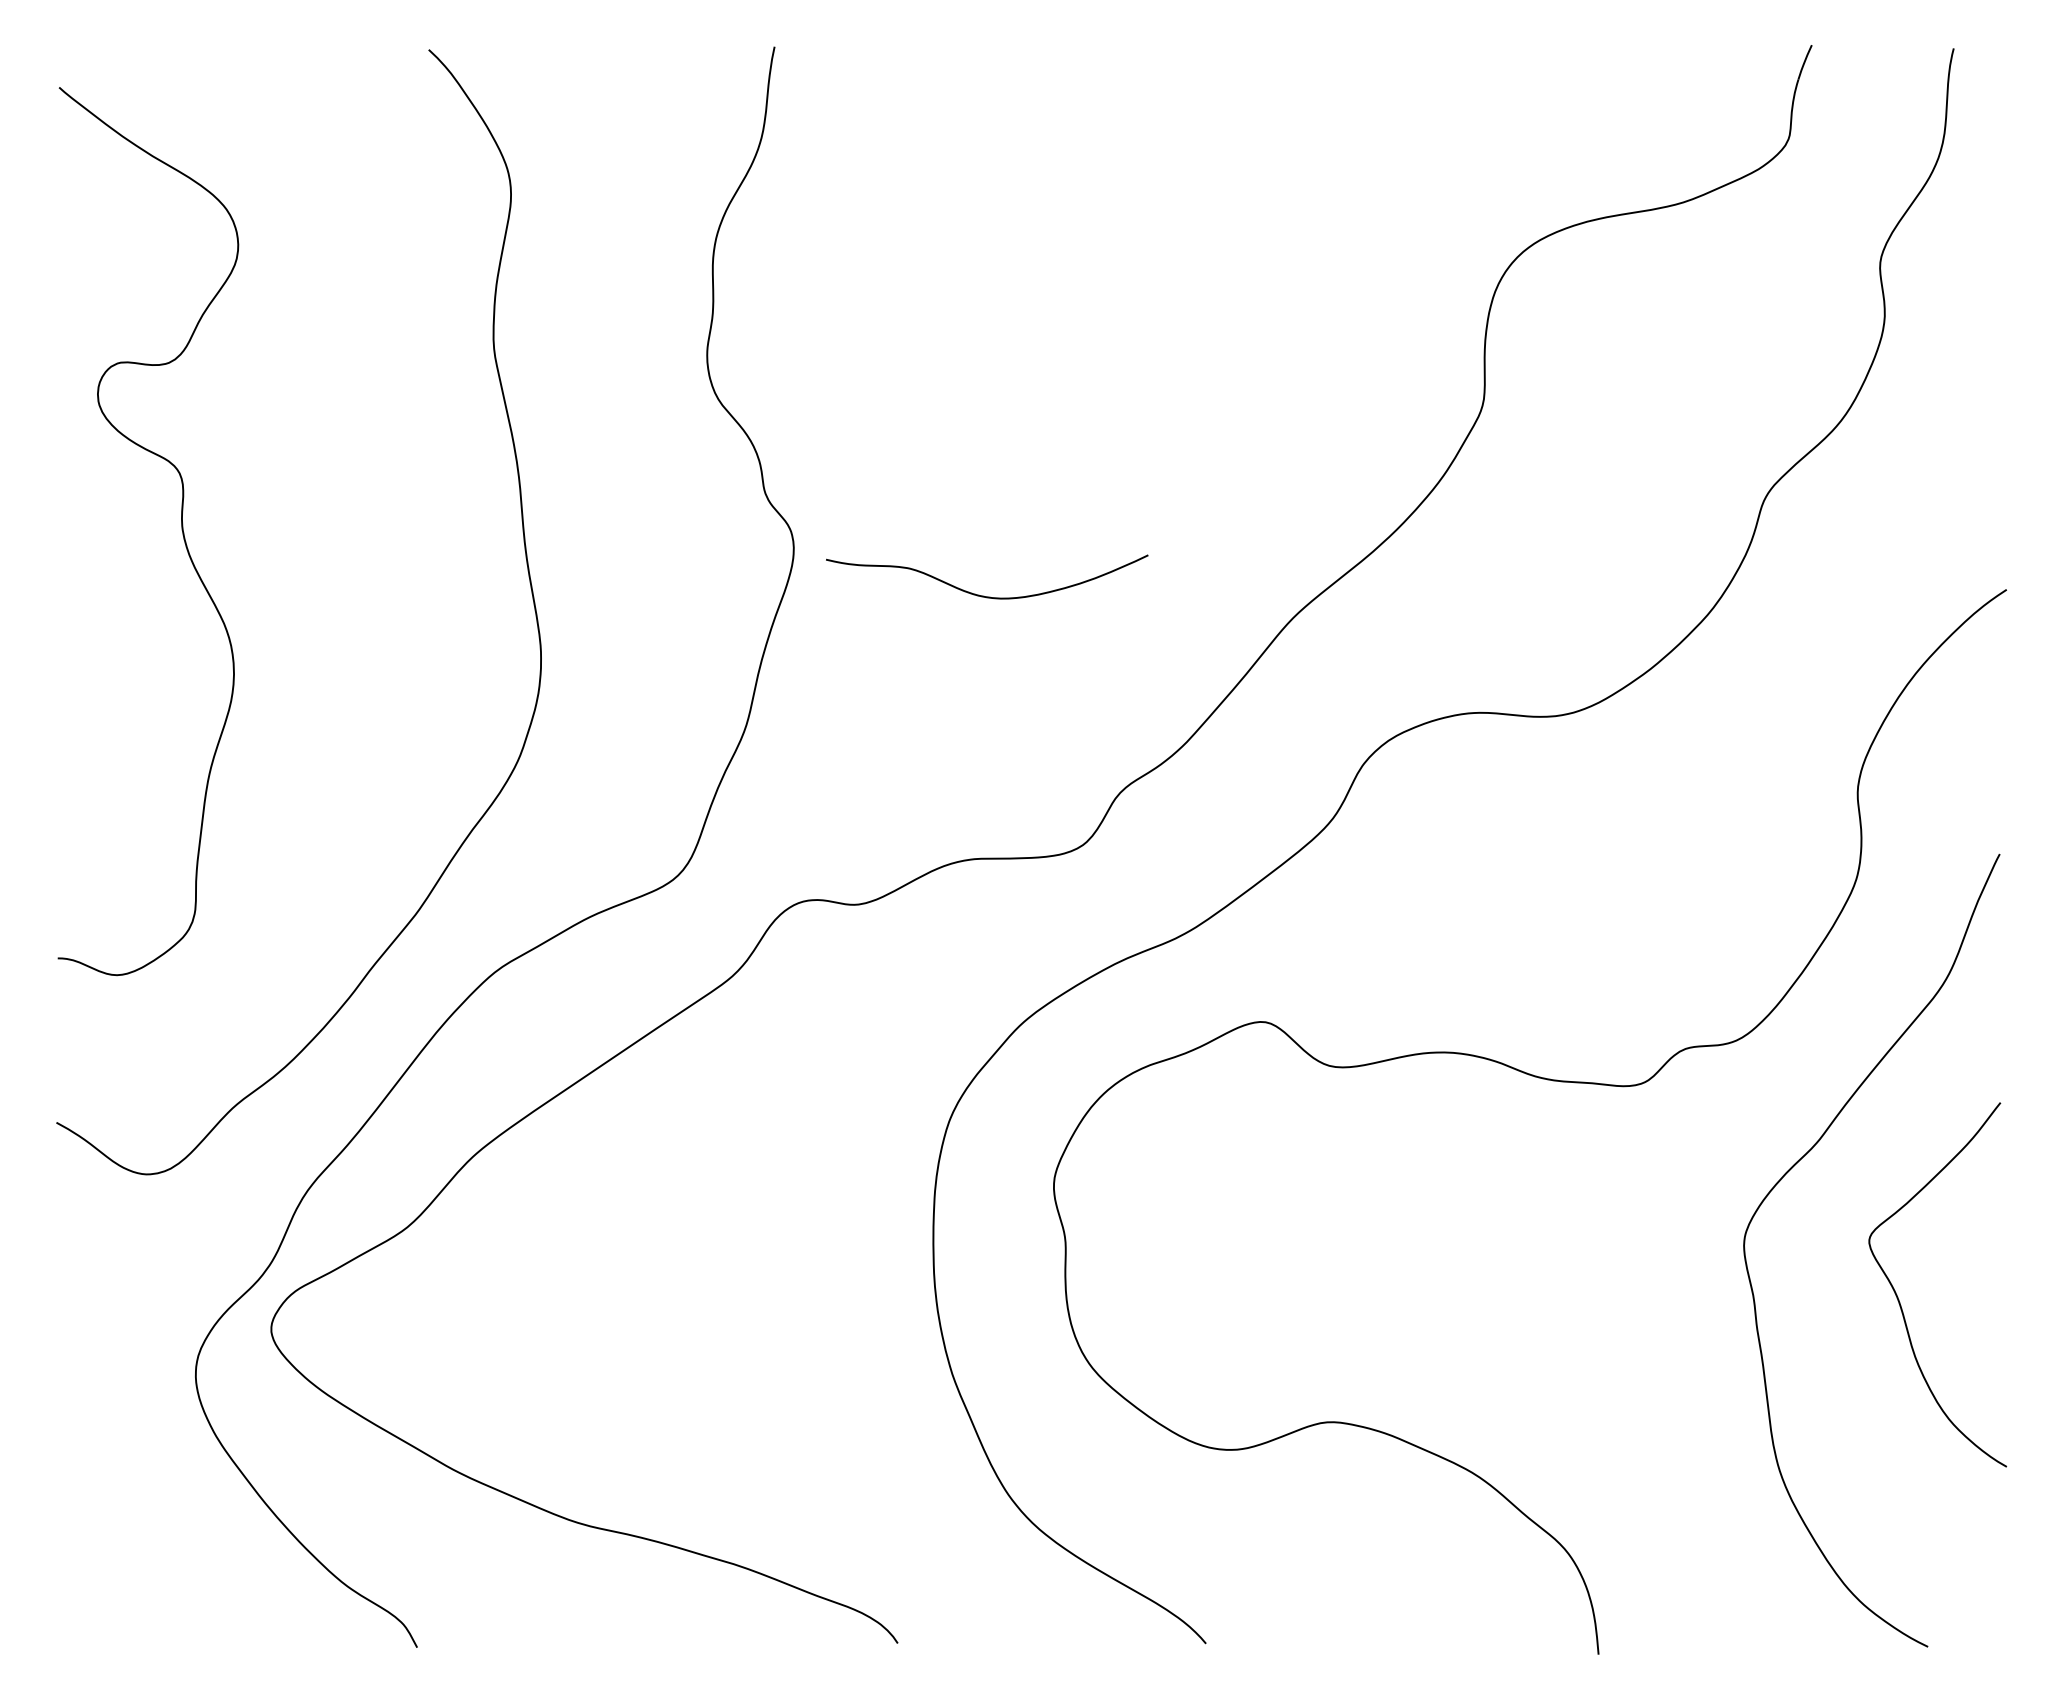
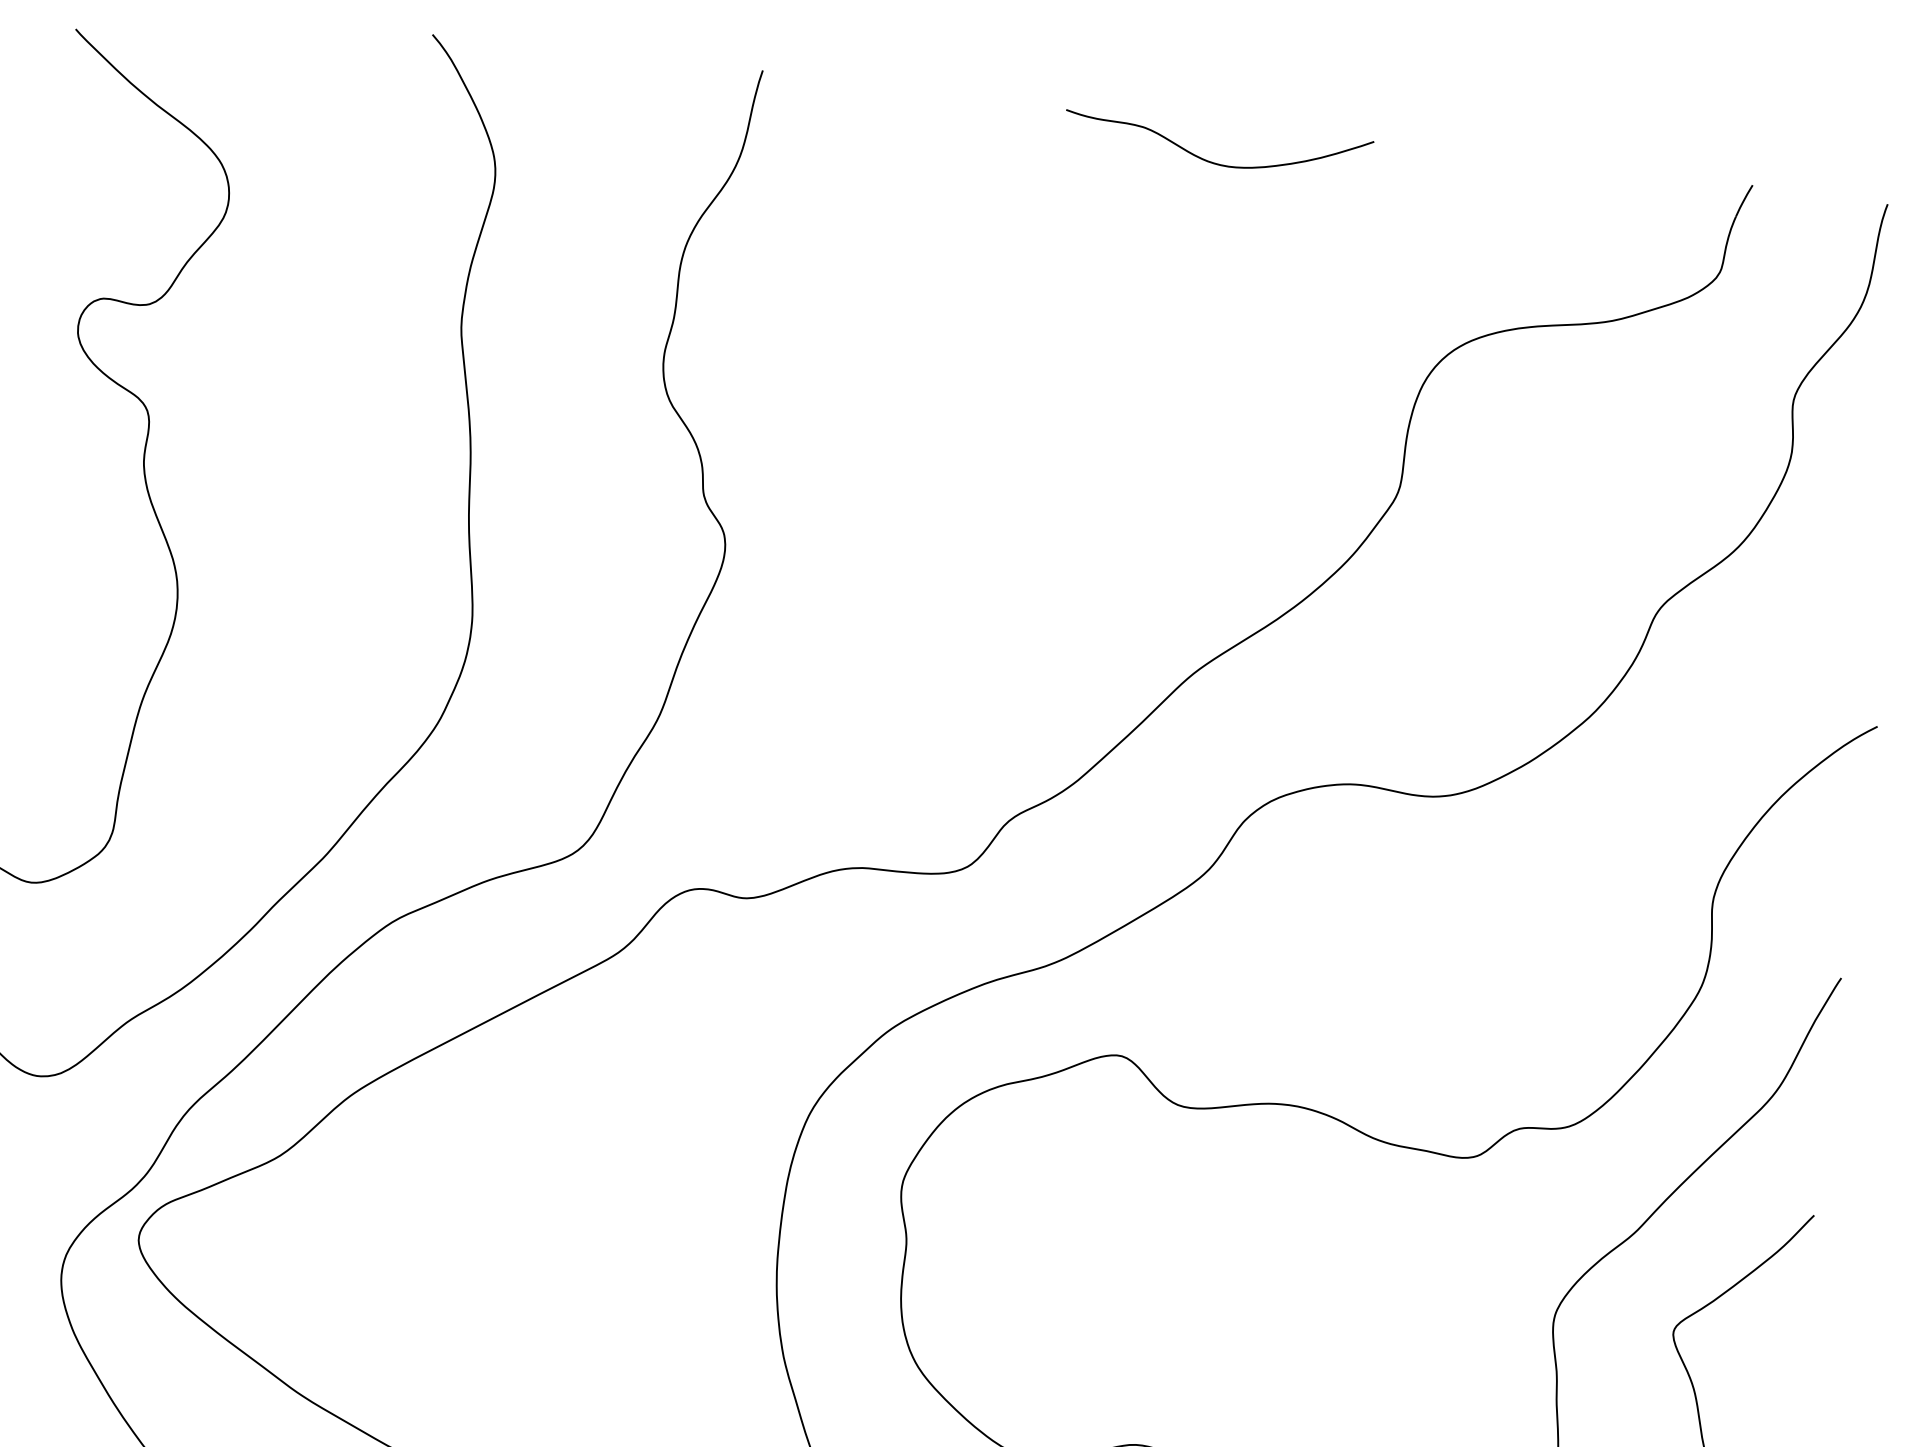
curve: (984, 595) -> (1213, 161), moved

